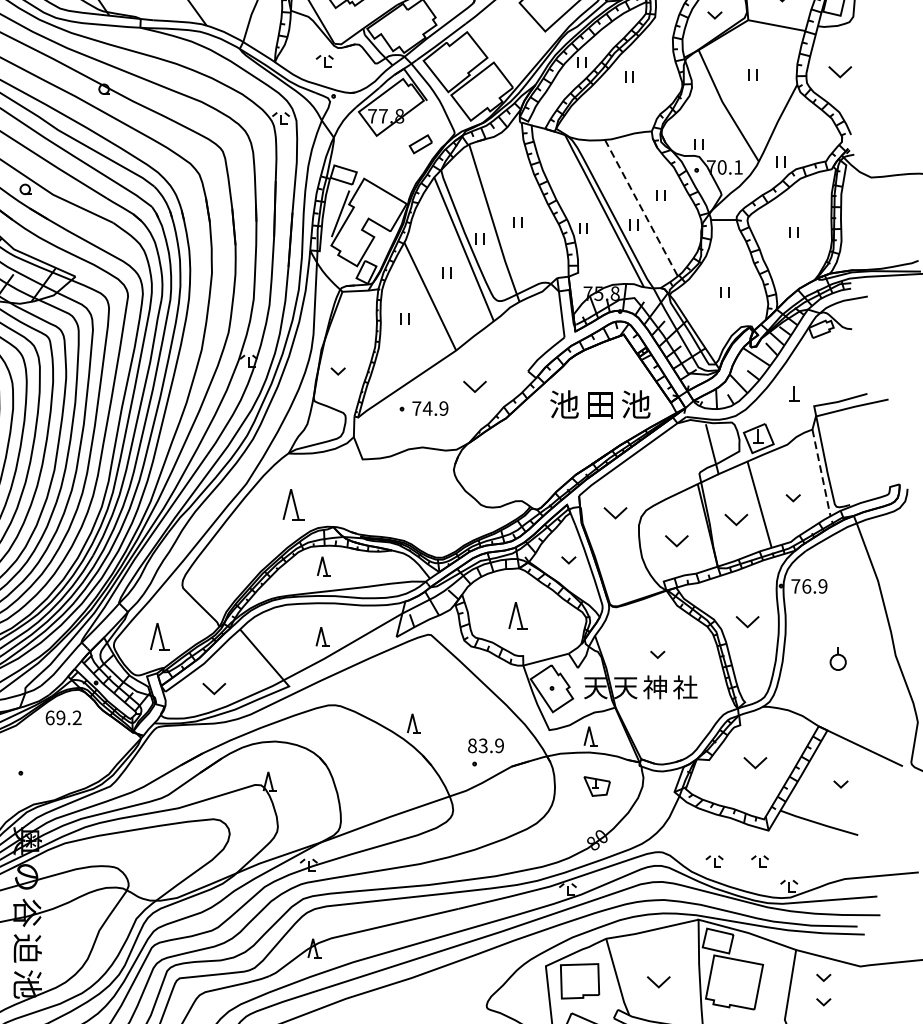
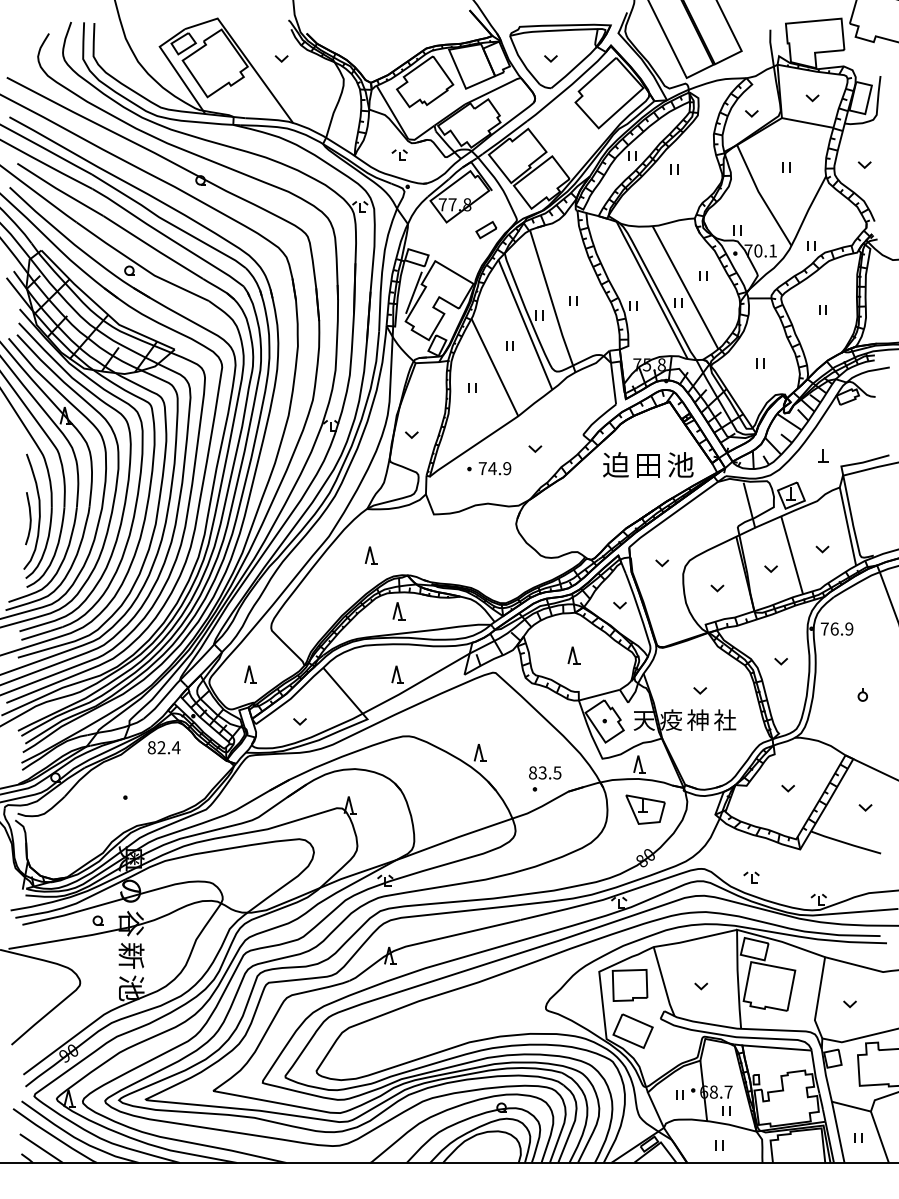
part: (839, 71) -> (864, 164), size x0.62
line: (641, 207) -> (685, 287), dashed -> solid
part: (475, 386) -> (535, 448), size x0.62
text: (563, 404) -> (615, 464), 池 -> 迫
line: (820, 472) -> (847, 526), dashed -> solid
part: (292, 504) -> (370, 555), size x0.62
part: (615, 513) -> (662, 563), size x0.62
part: (735, 519) -> (770, 568), size x0.62
part: (676, 541) -> (717, 588), size x0.62
part: (517, 615) -> (573, 655), size x0.71
part: (746, 622) -> (780, 661), size x0.62
part: (159, 636) -> (250, 674), size x0.71
part: (837, 658) -> (862, 694), size x0.62
text: (624, 686) -> (670, 719), 天 -> 疫
part: (213, 688) -> (299, 721), size x0.62
text: (63, 717) -> (163, 747), 69.2 -> 82.4
text: (499, 745) -> (557, 772), 83.9 -> 83.5
part: (754, 763) -> (787, 788), size x0.62
part: (597, 786) -> (645, 809), size x1.67
part: (760, 861) -> (792, 877), removed
text: (27, 948) -> (131, 955), 迫 -> 新
part: (823, 978) -> (849, 982), removed
part: (659, 982) -> (701, 986), size x0.62

